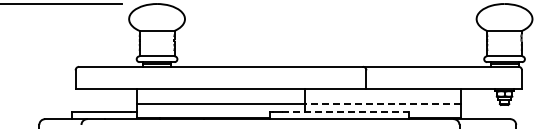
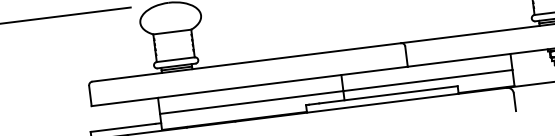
line: (383, 103) -> (428, 80), dashed -> solid
line: (345, 112) -> (388, 95), dashed -> solid

